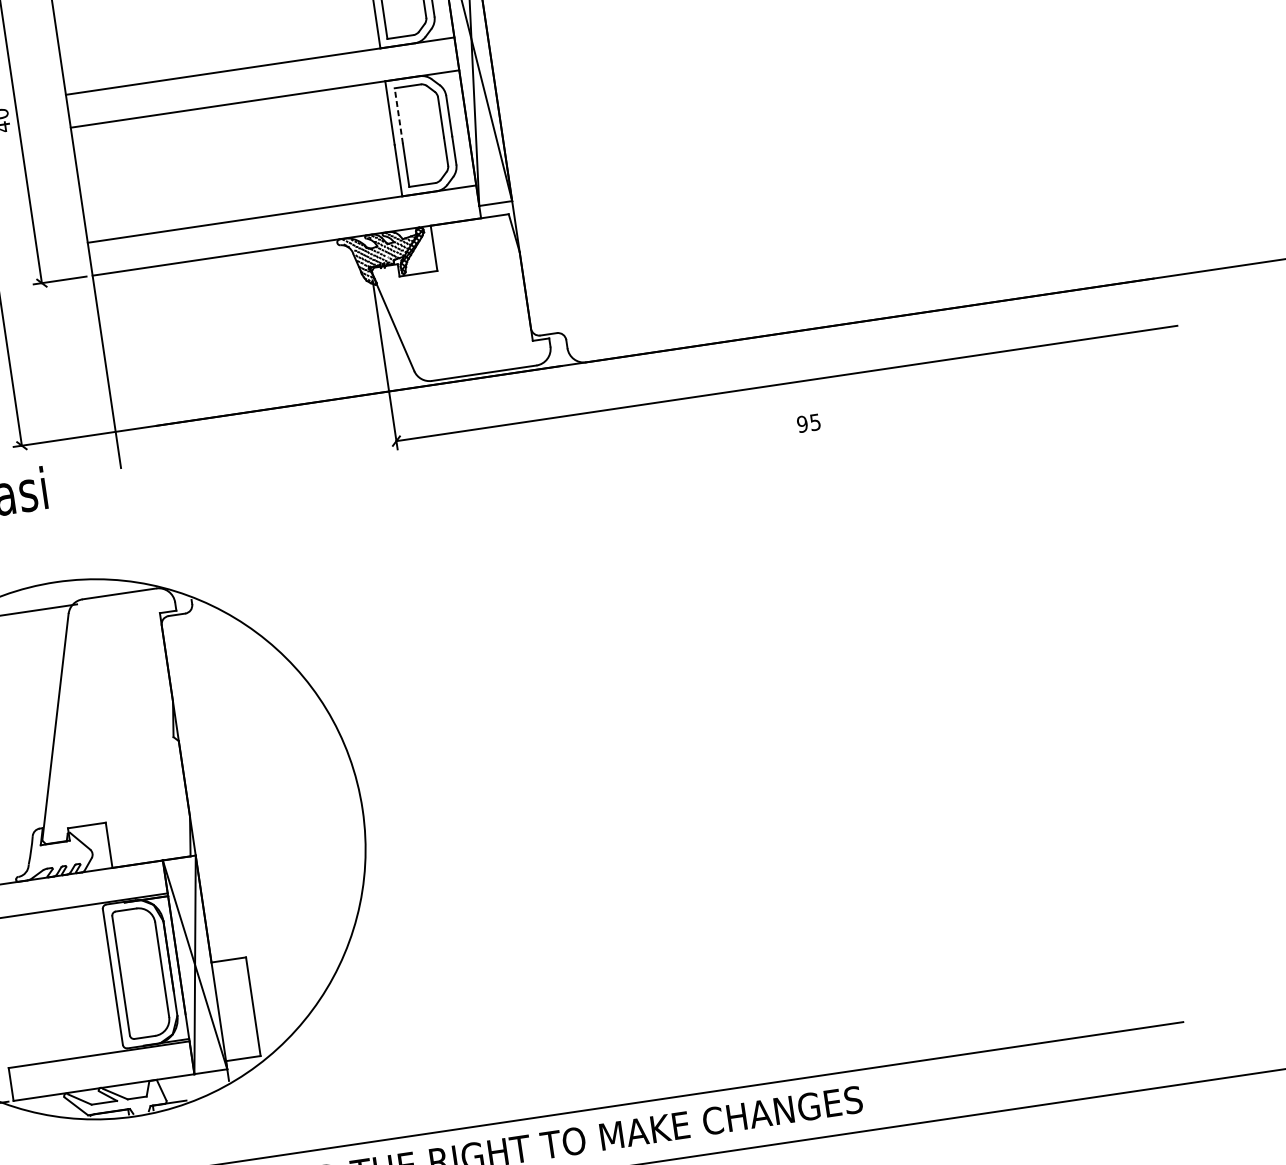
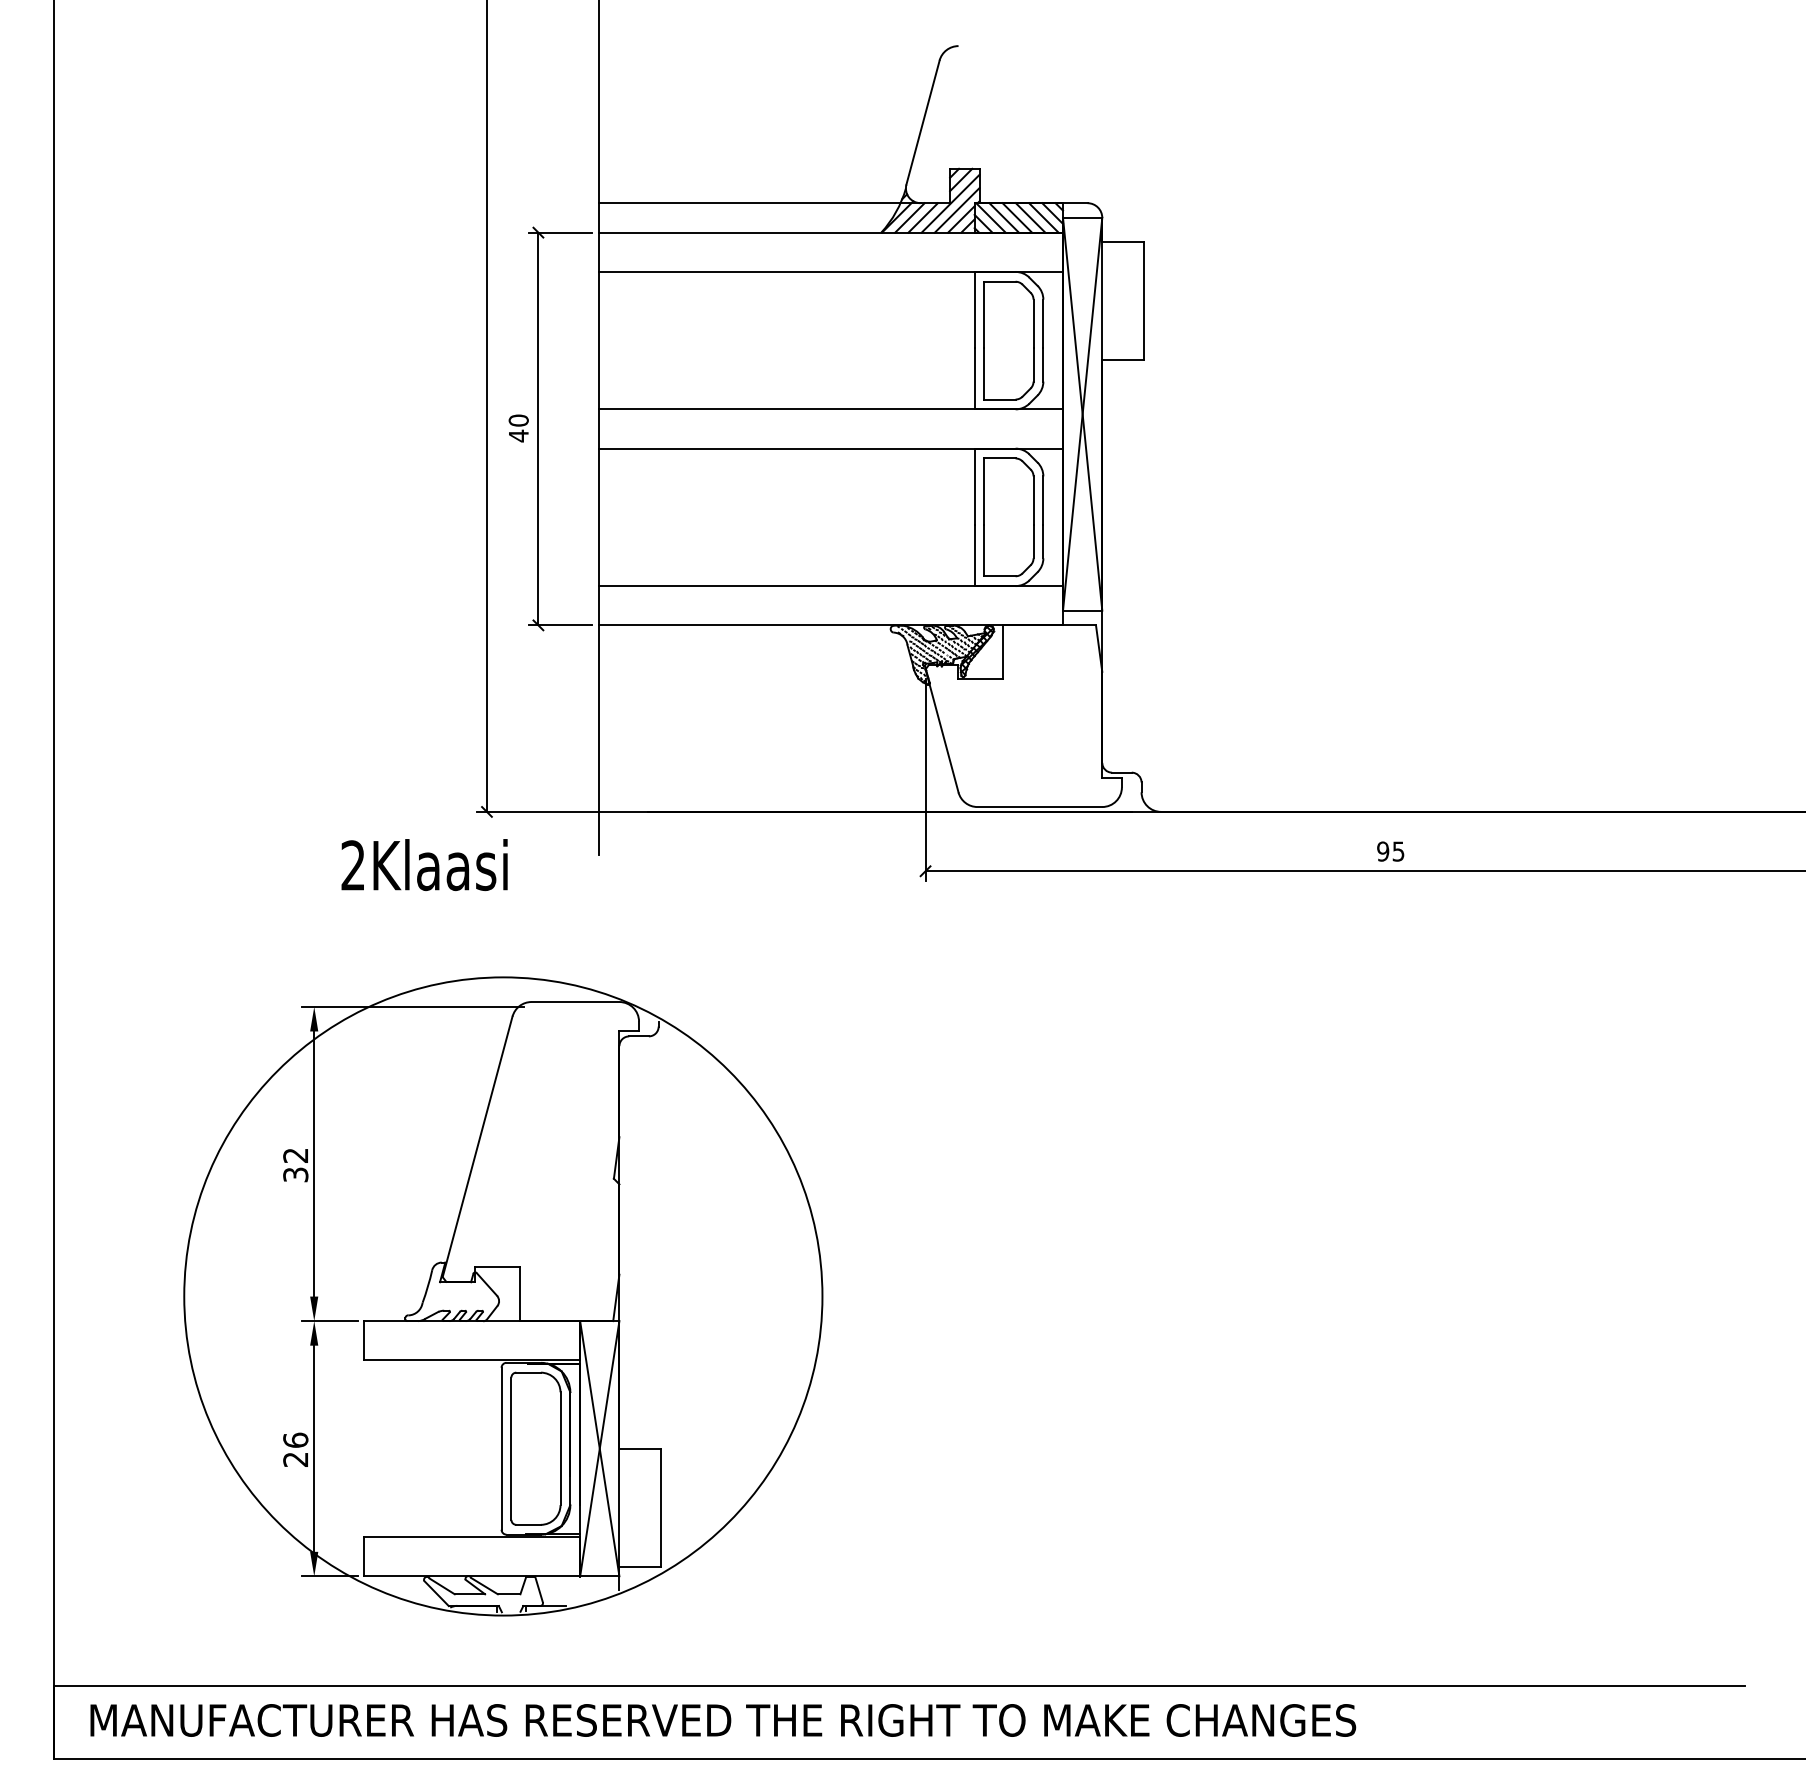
line: (398, 115) -> (984, 491), dashed -> solid
text: (808, 423) -> (1390, 851), moved

